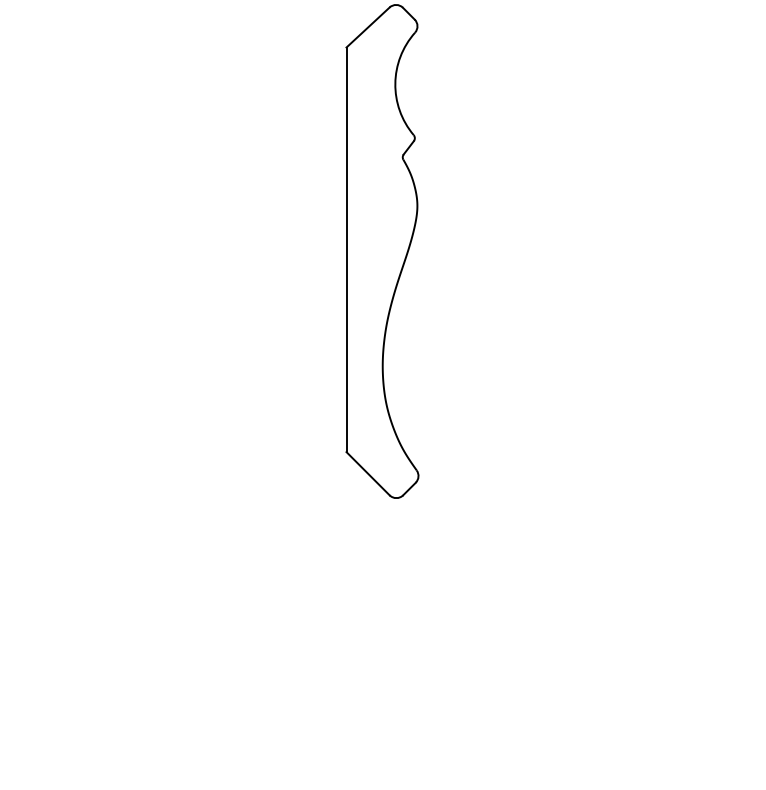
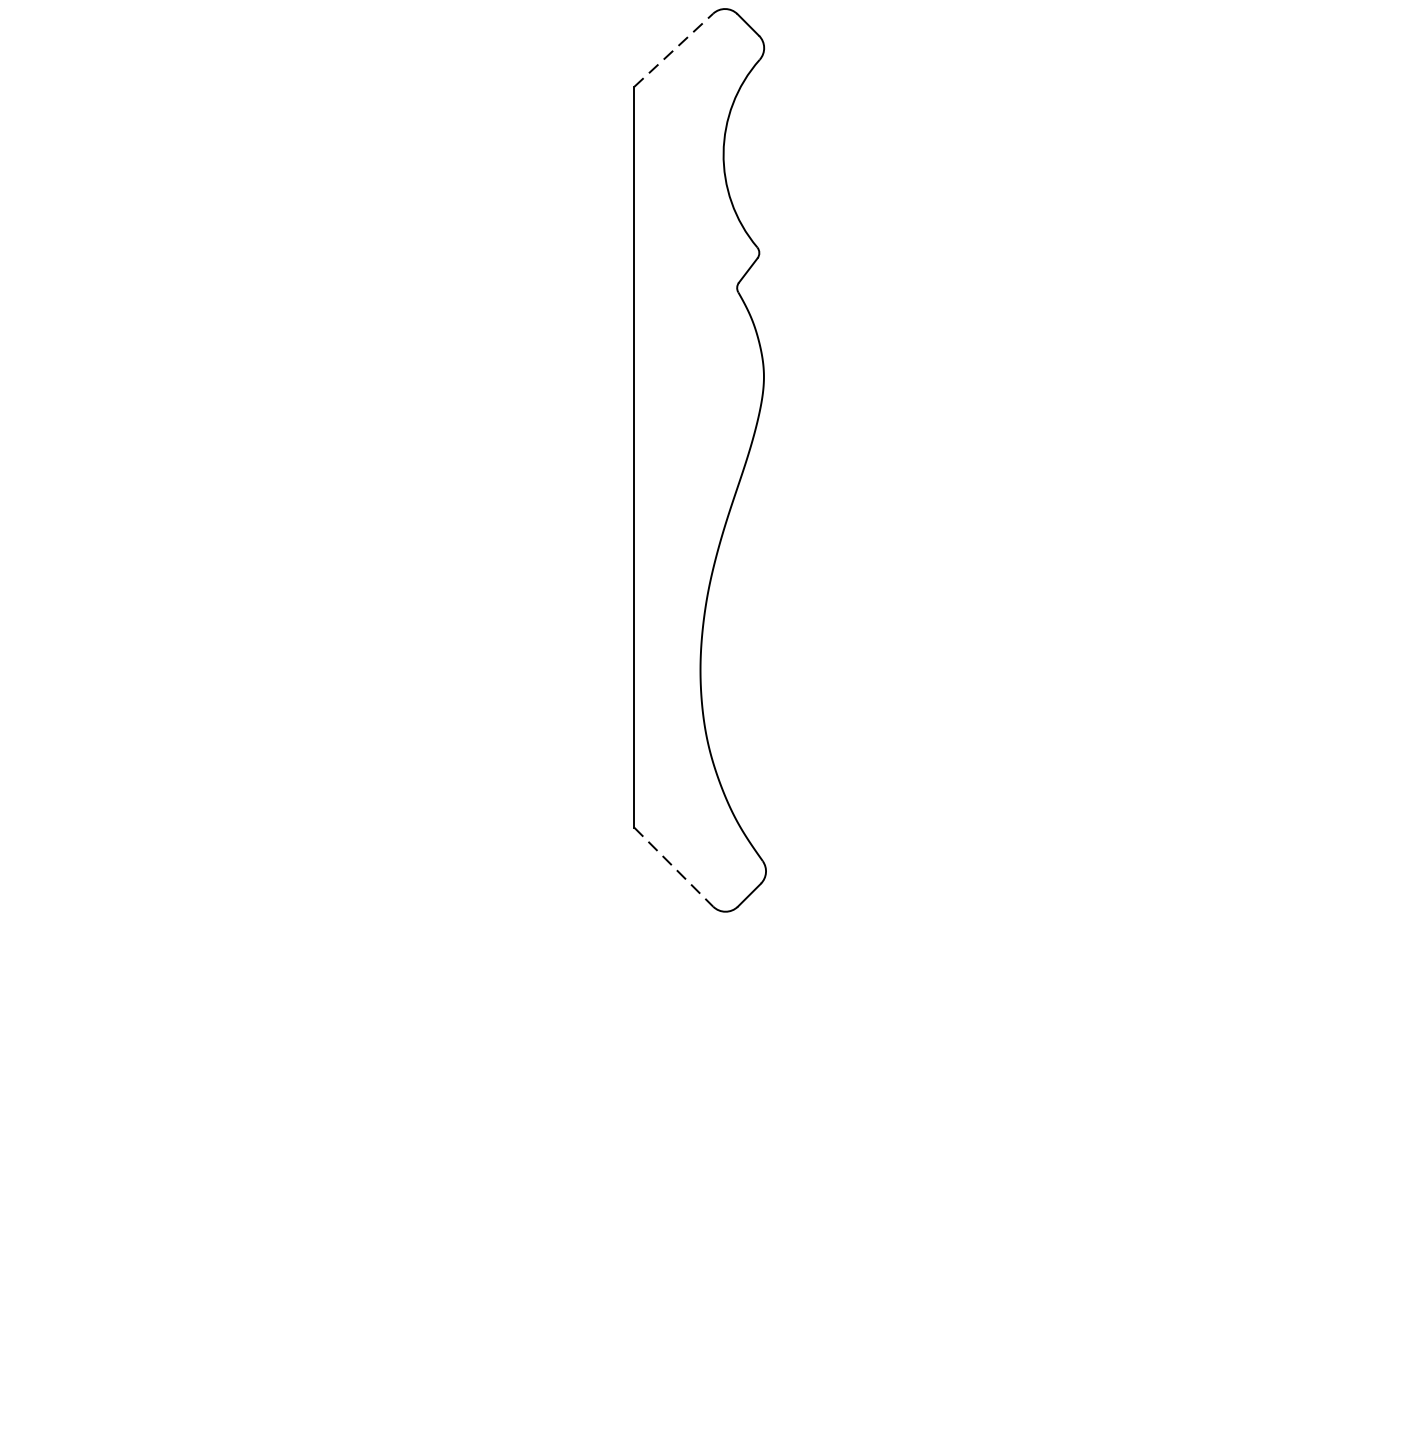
line: (368, 27) -> (674, 50), solid -> dashed
line: (368, 473) -> (674, 866), solid -> dashed

